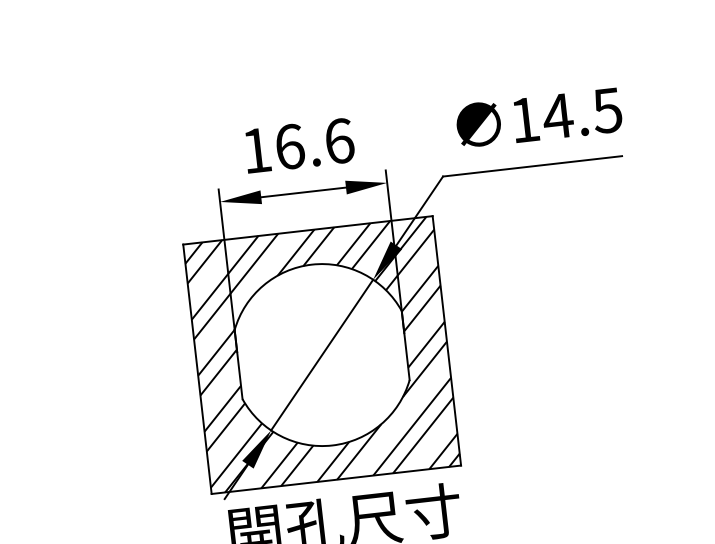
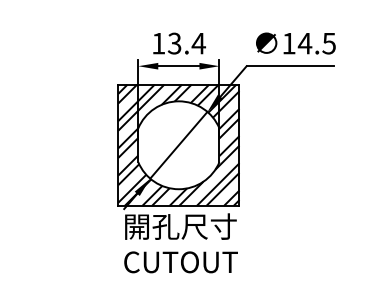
text: (314, 143) -> (186, 43), 16.6 -> 13.4

